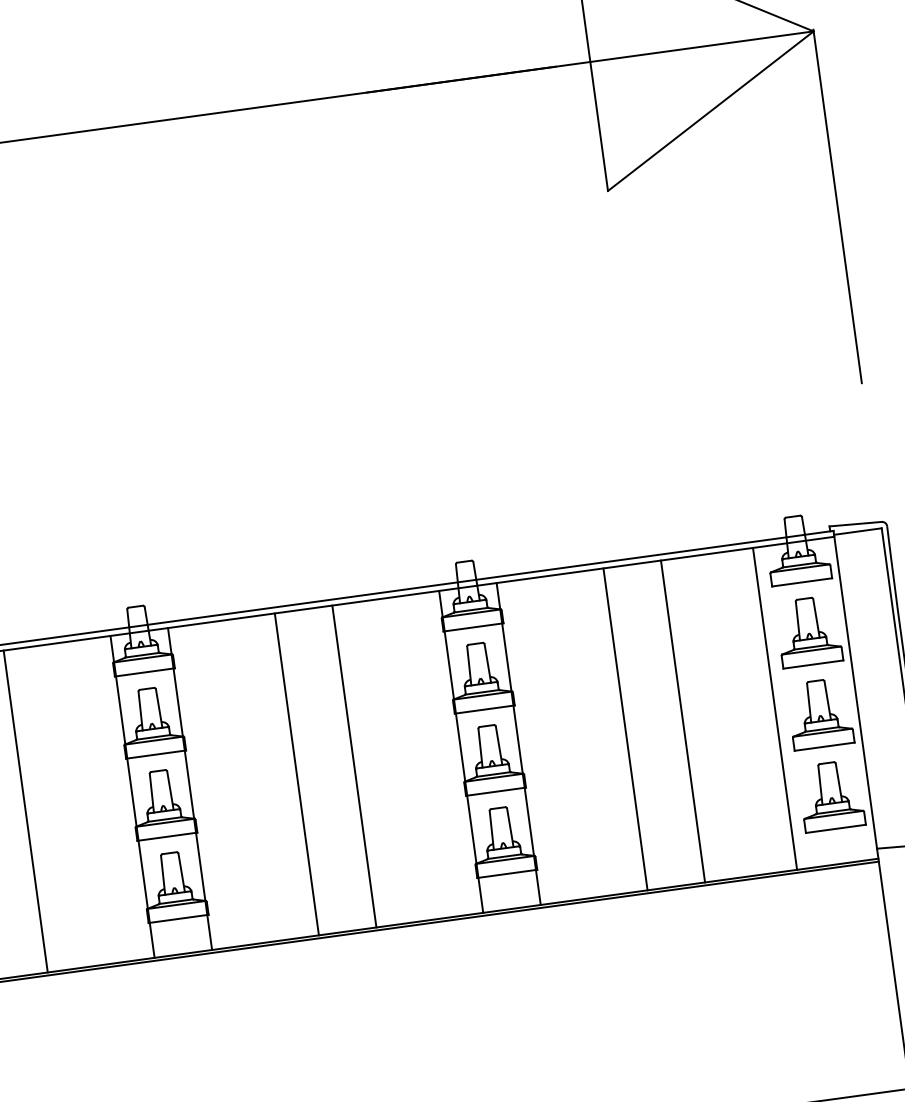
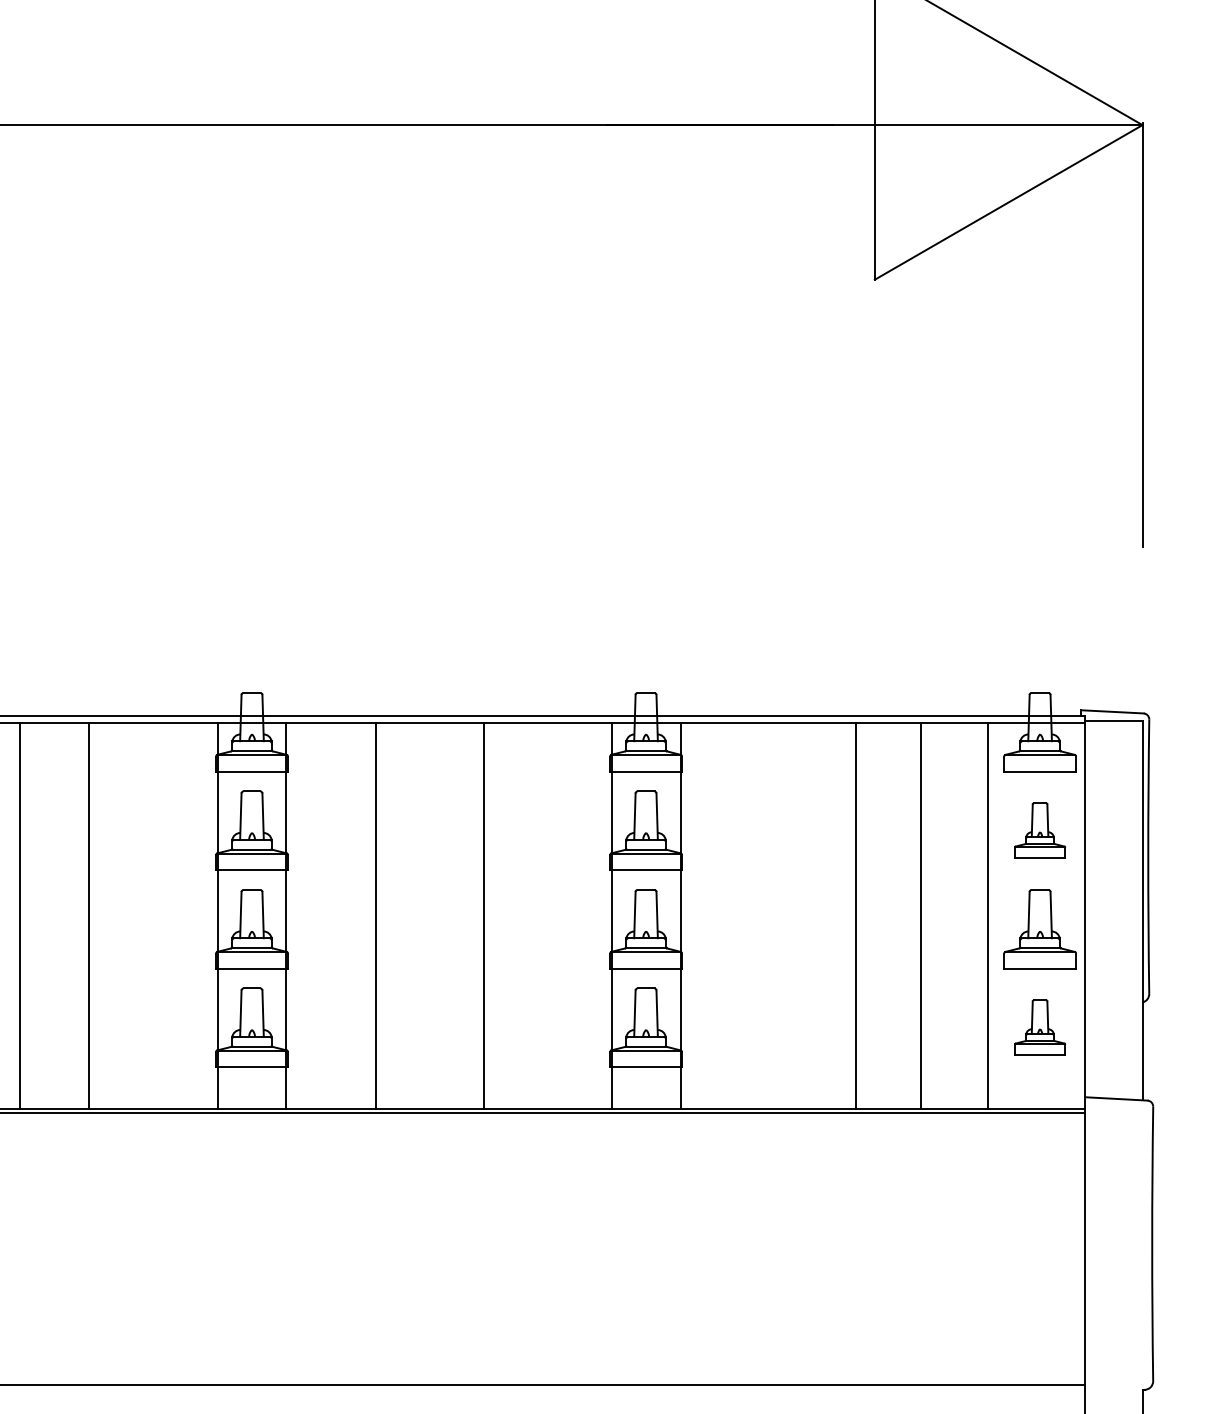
part: (808, 631) -> (1039, 830), size x0.7
line: (683, 721) -> (920, 916), moved
line: (625, 729) -> (855, 916), moved
line: (296, 774) -> (375, 916), moved
part: (830, 795) -> (1039, 1027), size x0.7

